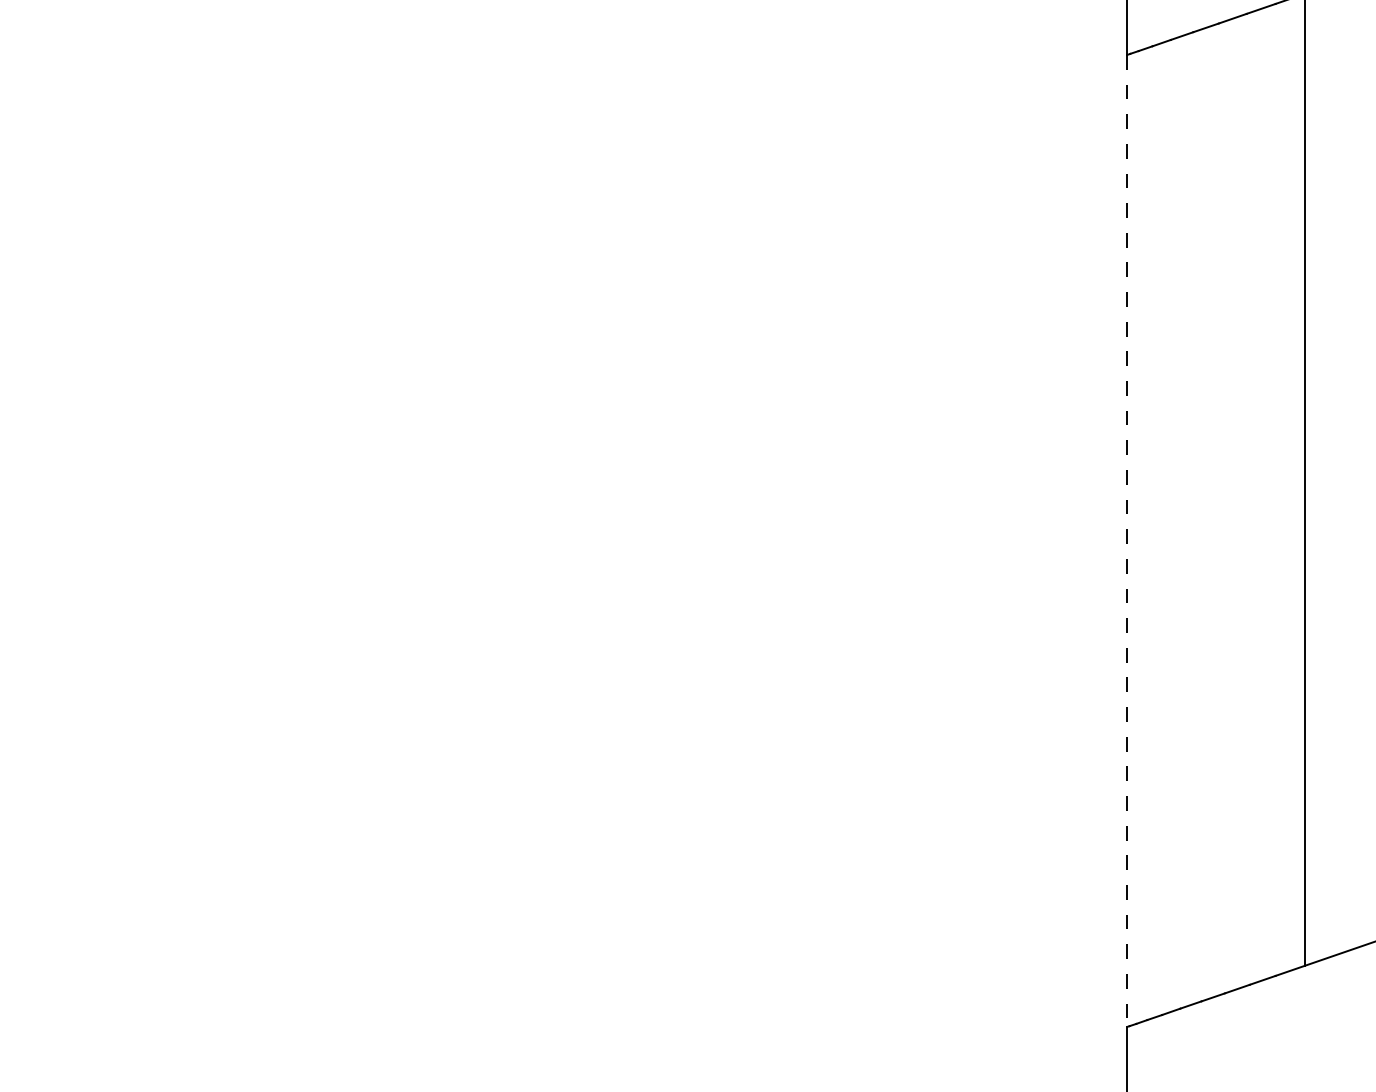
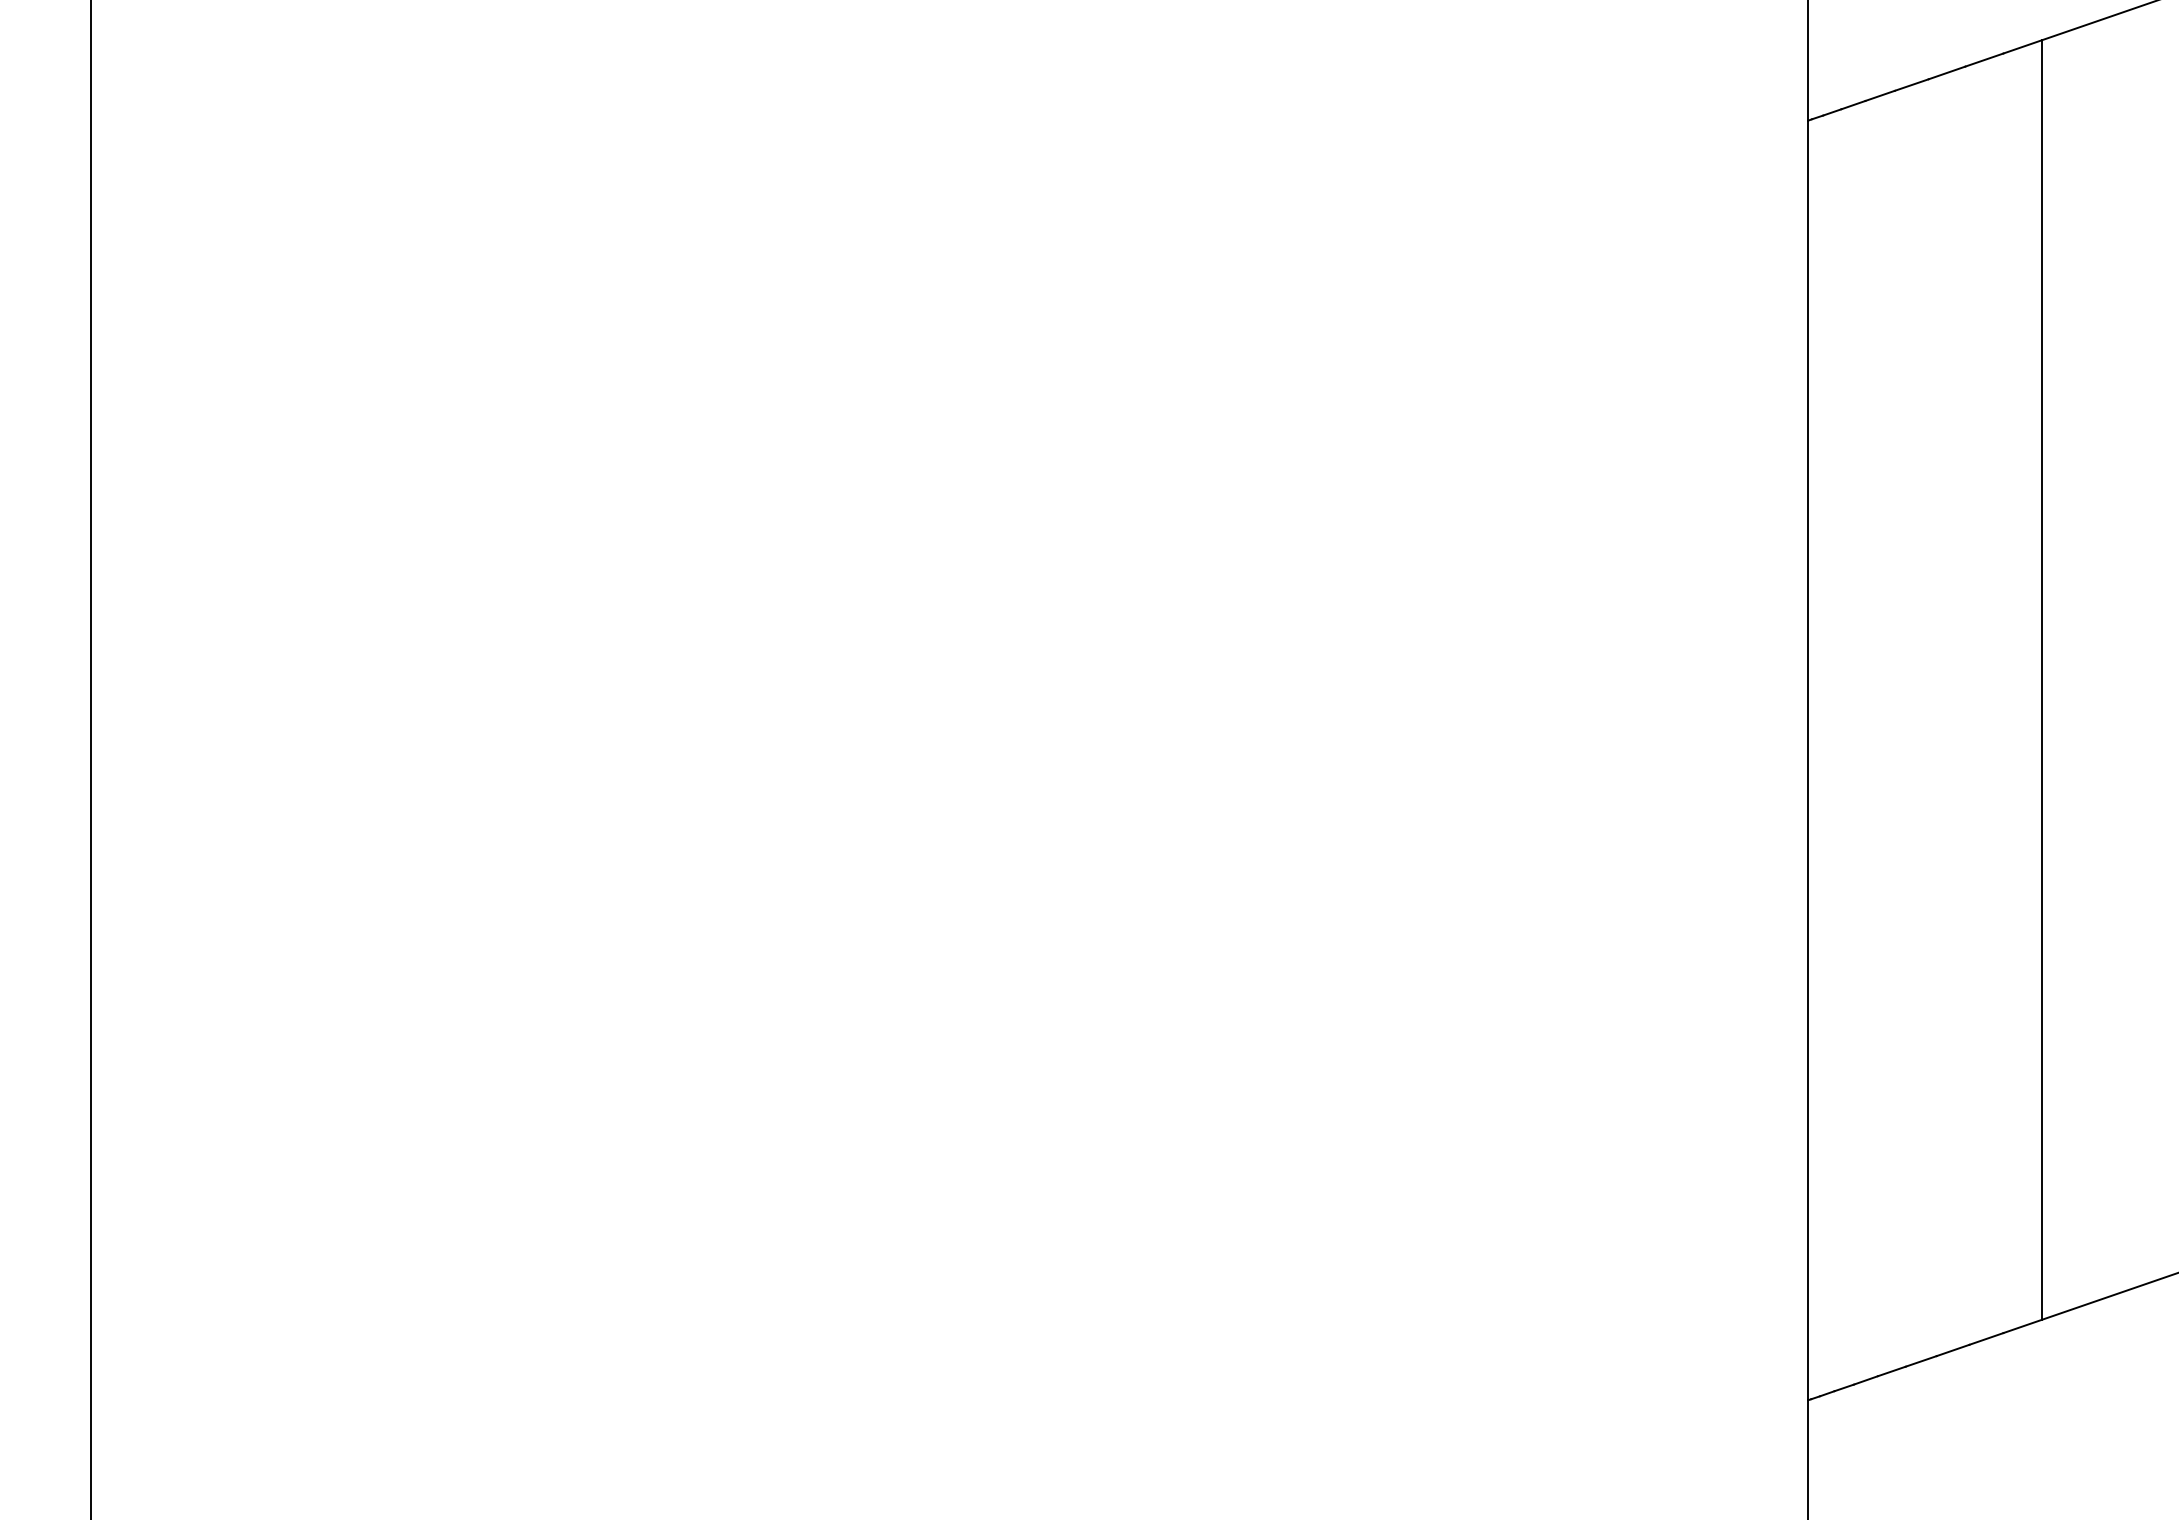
line: (1127, 540) -> (1808, 760), dashed -> solid

